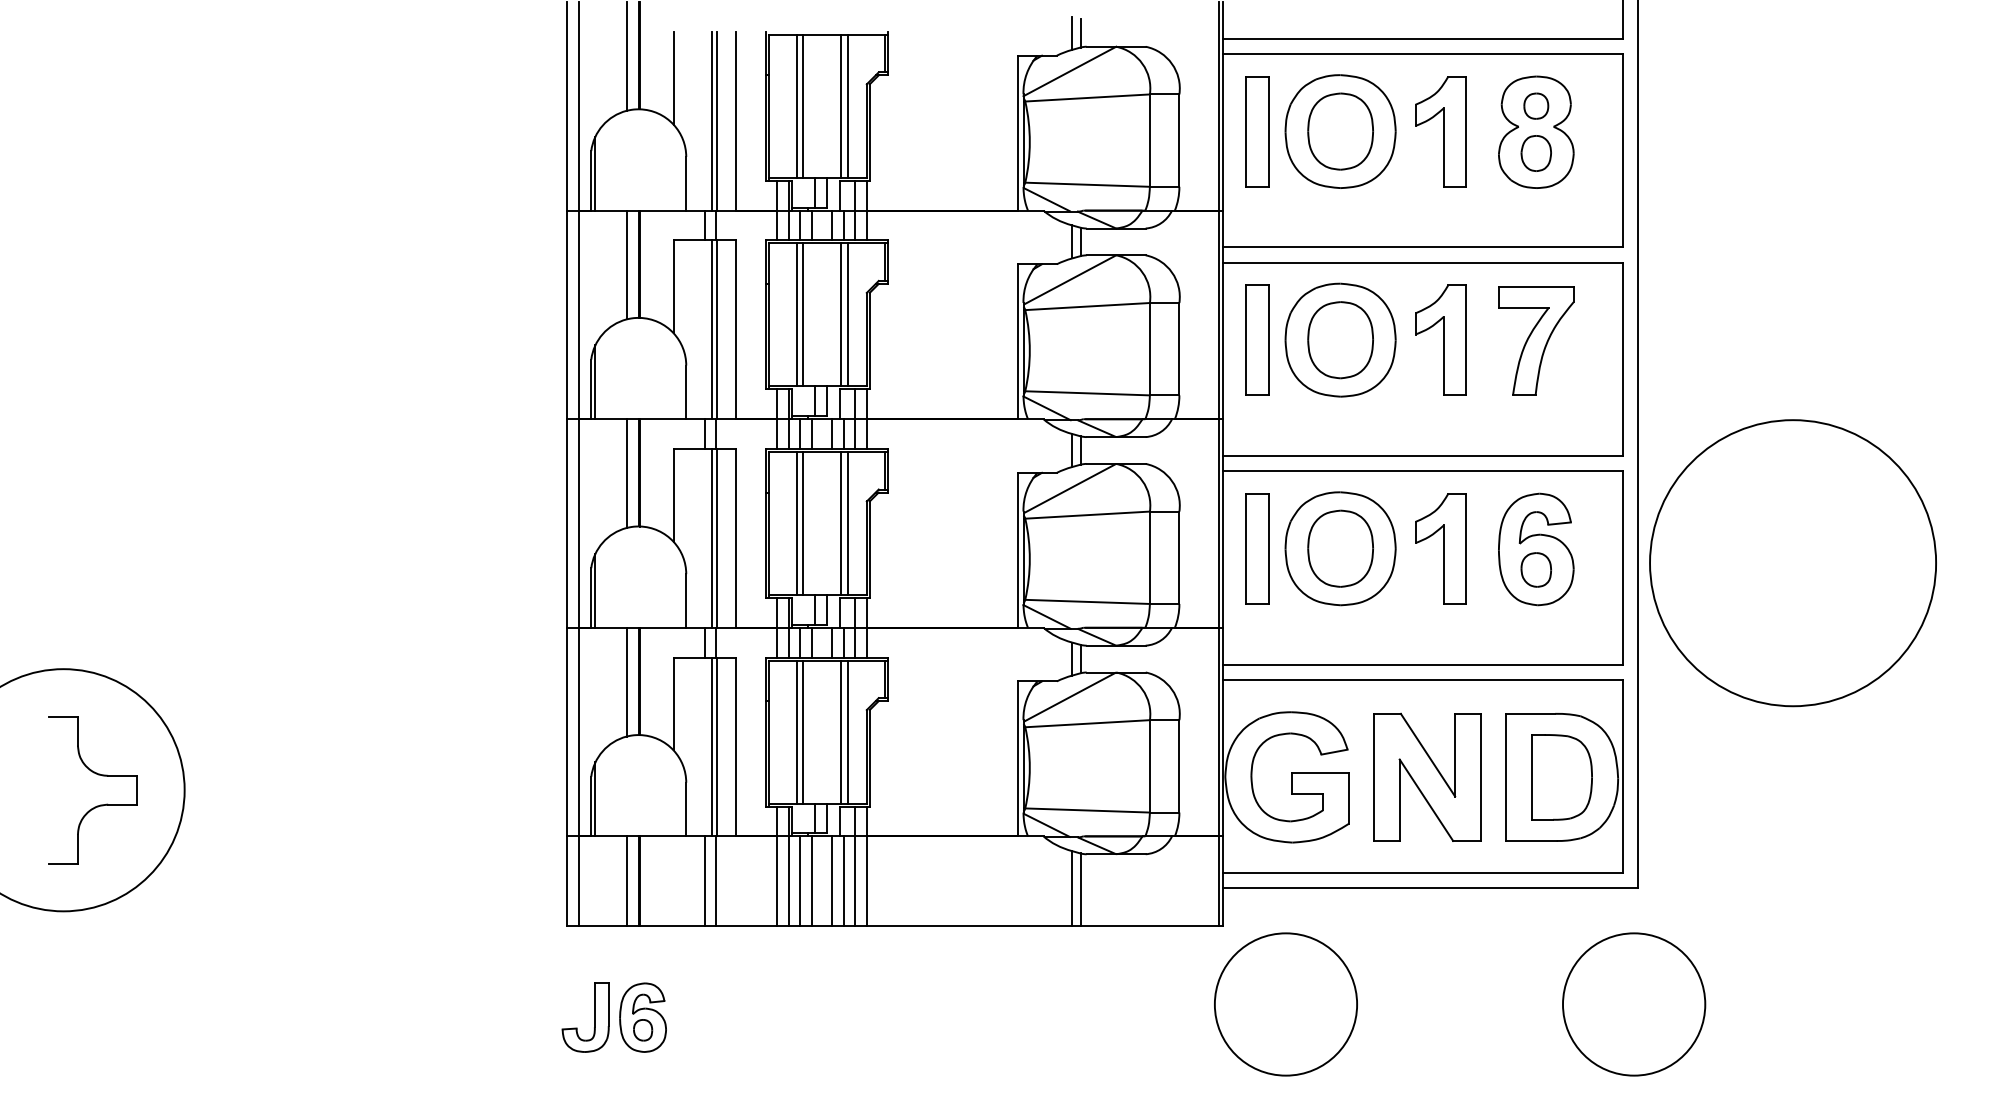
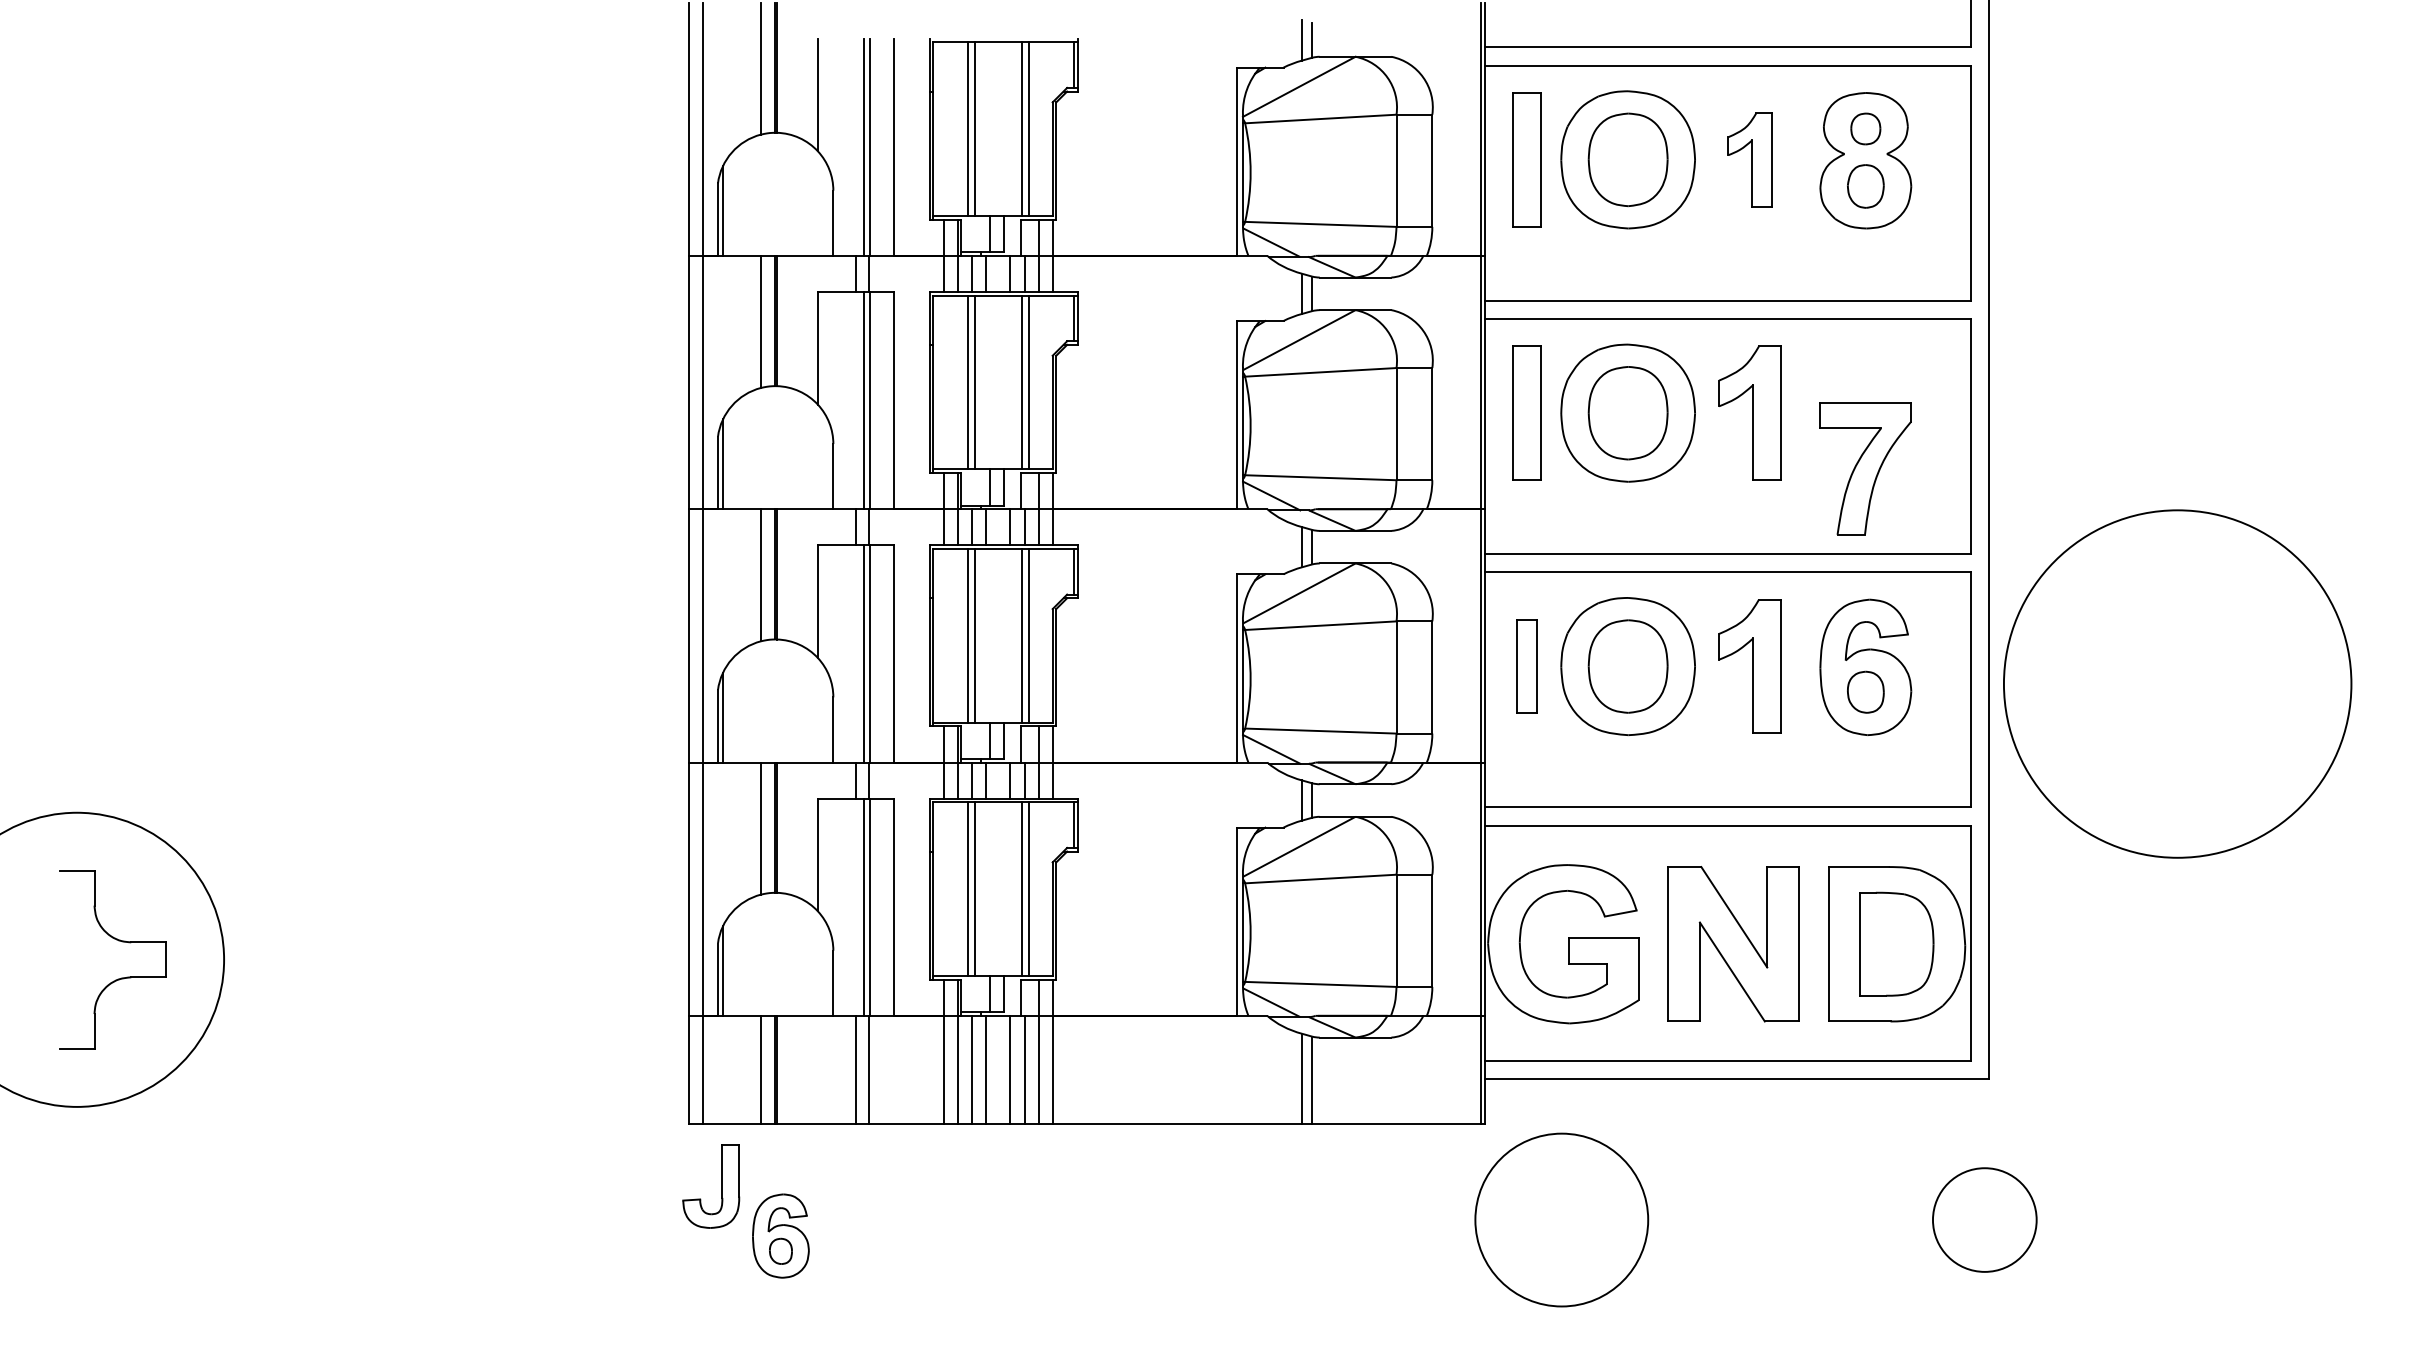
part: (1440, 131) -> (1749, 159), size x0.7
part: (1536, 340) -> (1866, 468), moved
part: (1257, 548) -> (1527, 666), size x0.7
circle: (1634, 1004) -> (1985, 1220), size x0.6
part: (594, 1017) -> (721, 1186), moved

